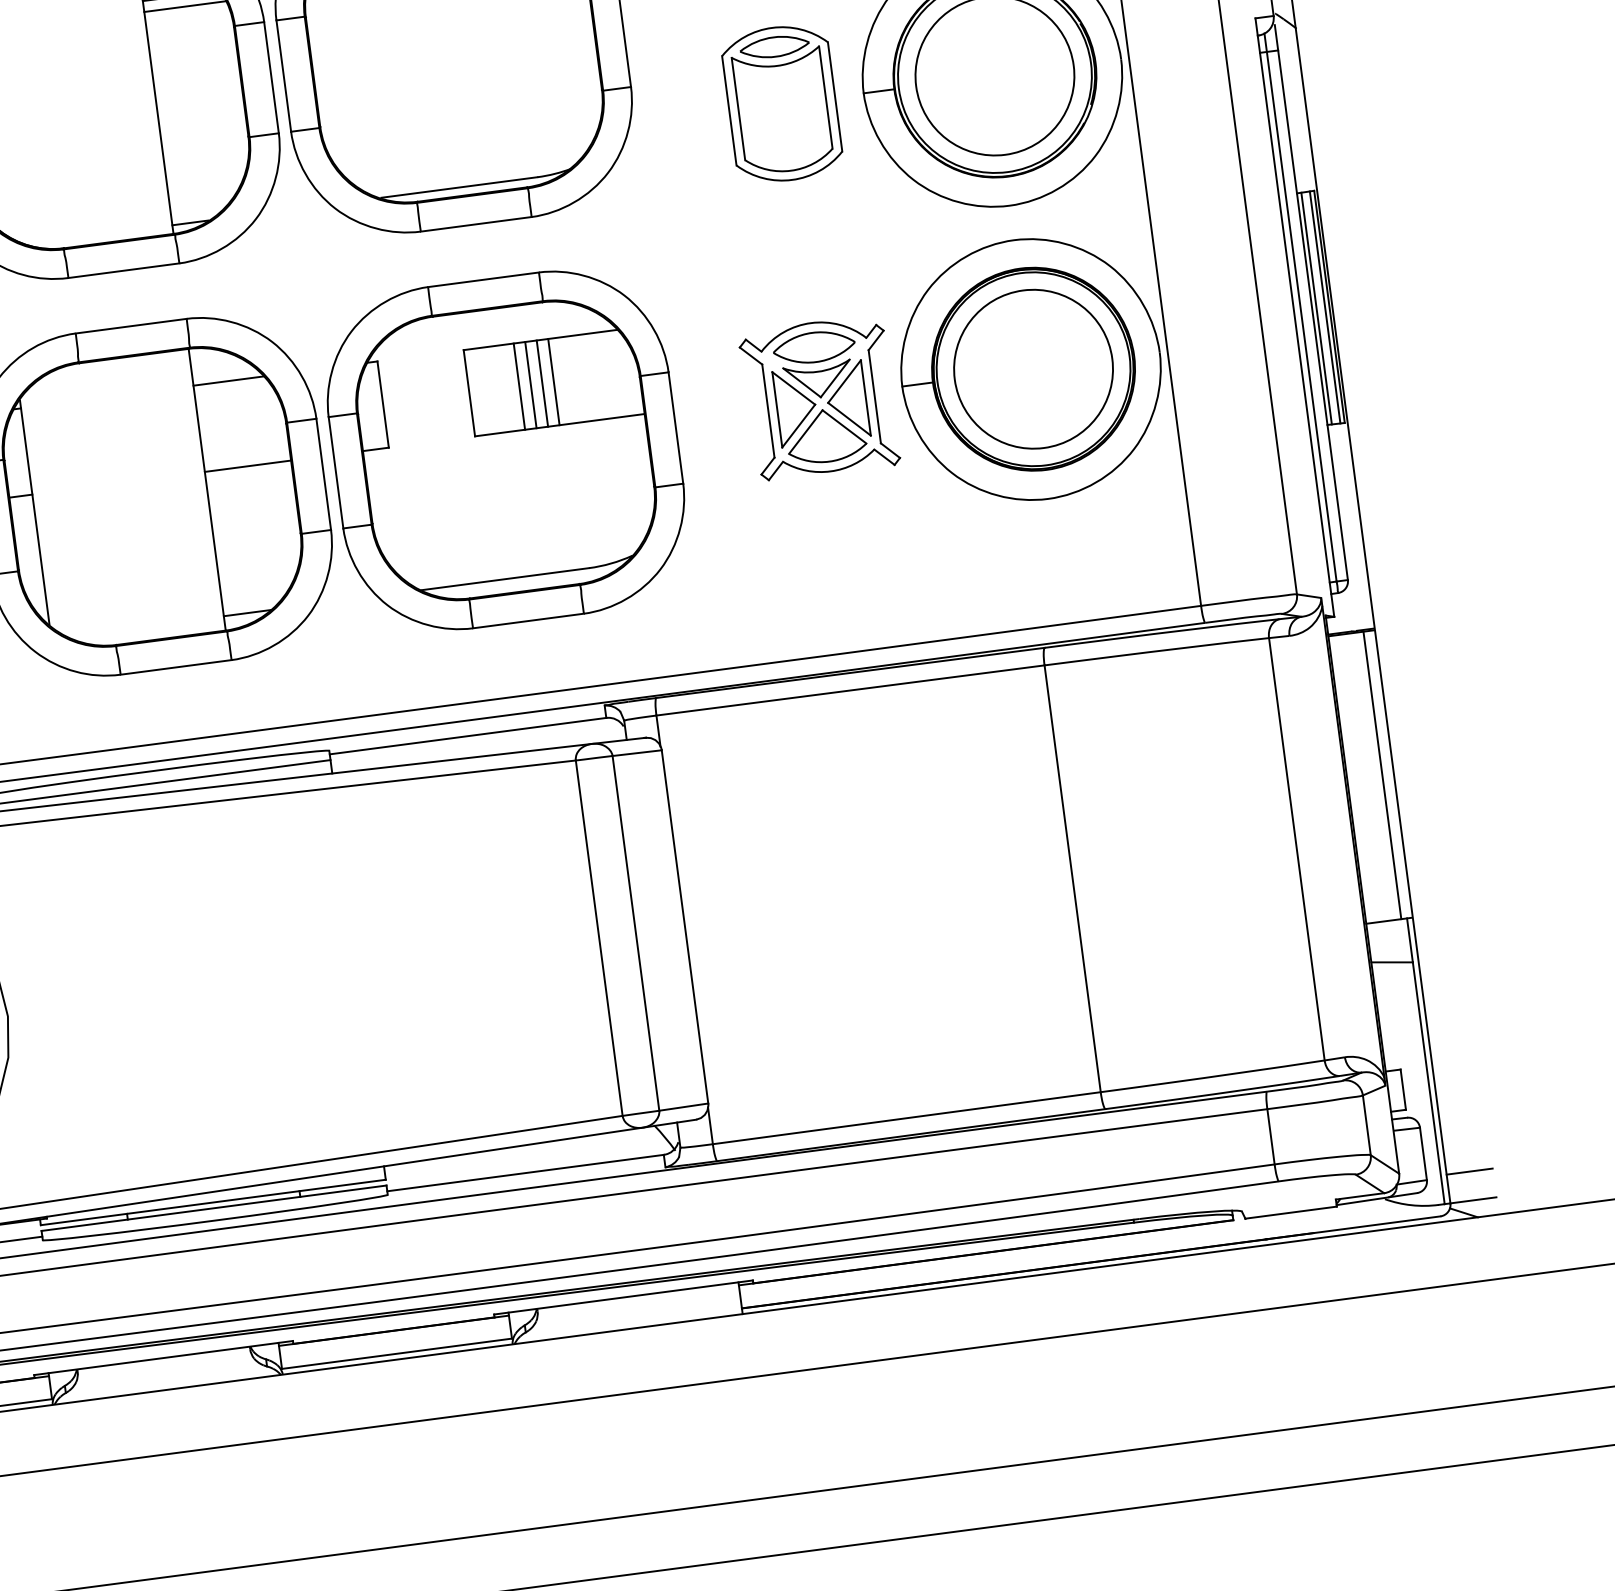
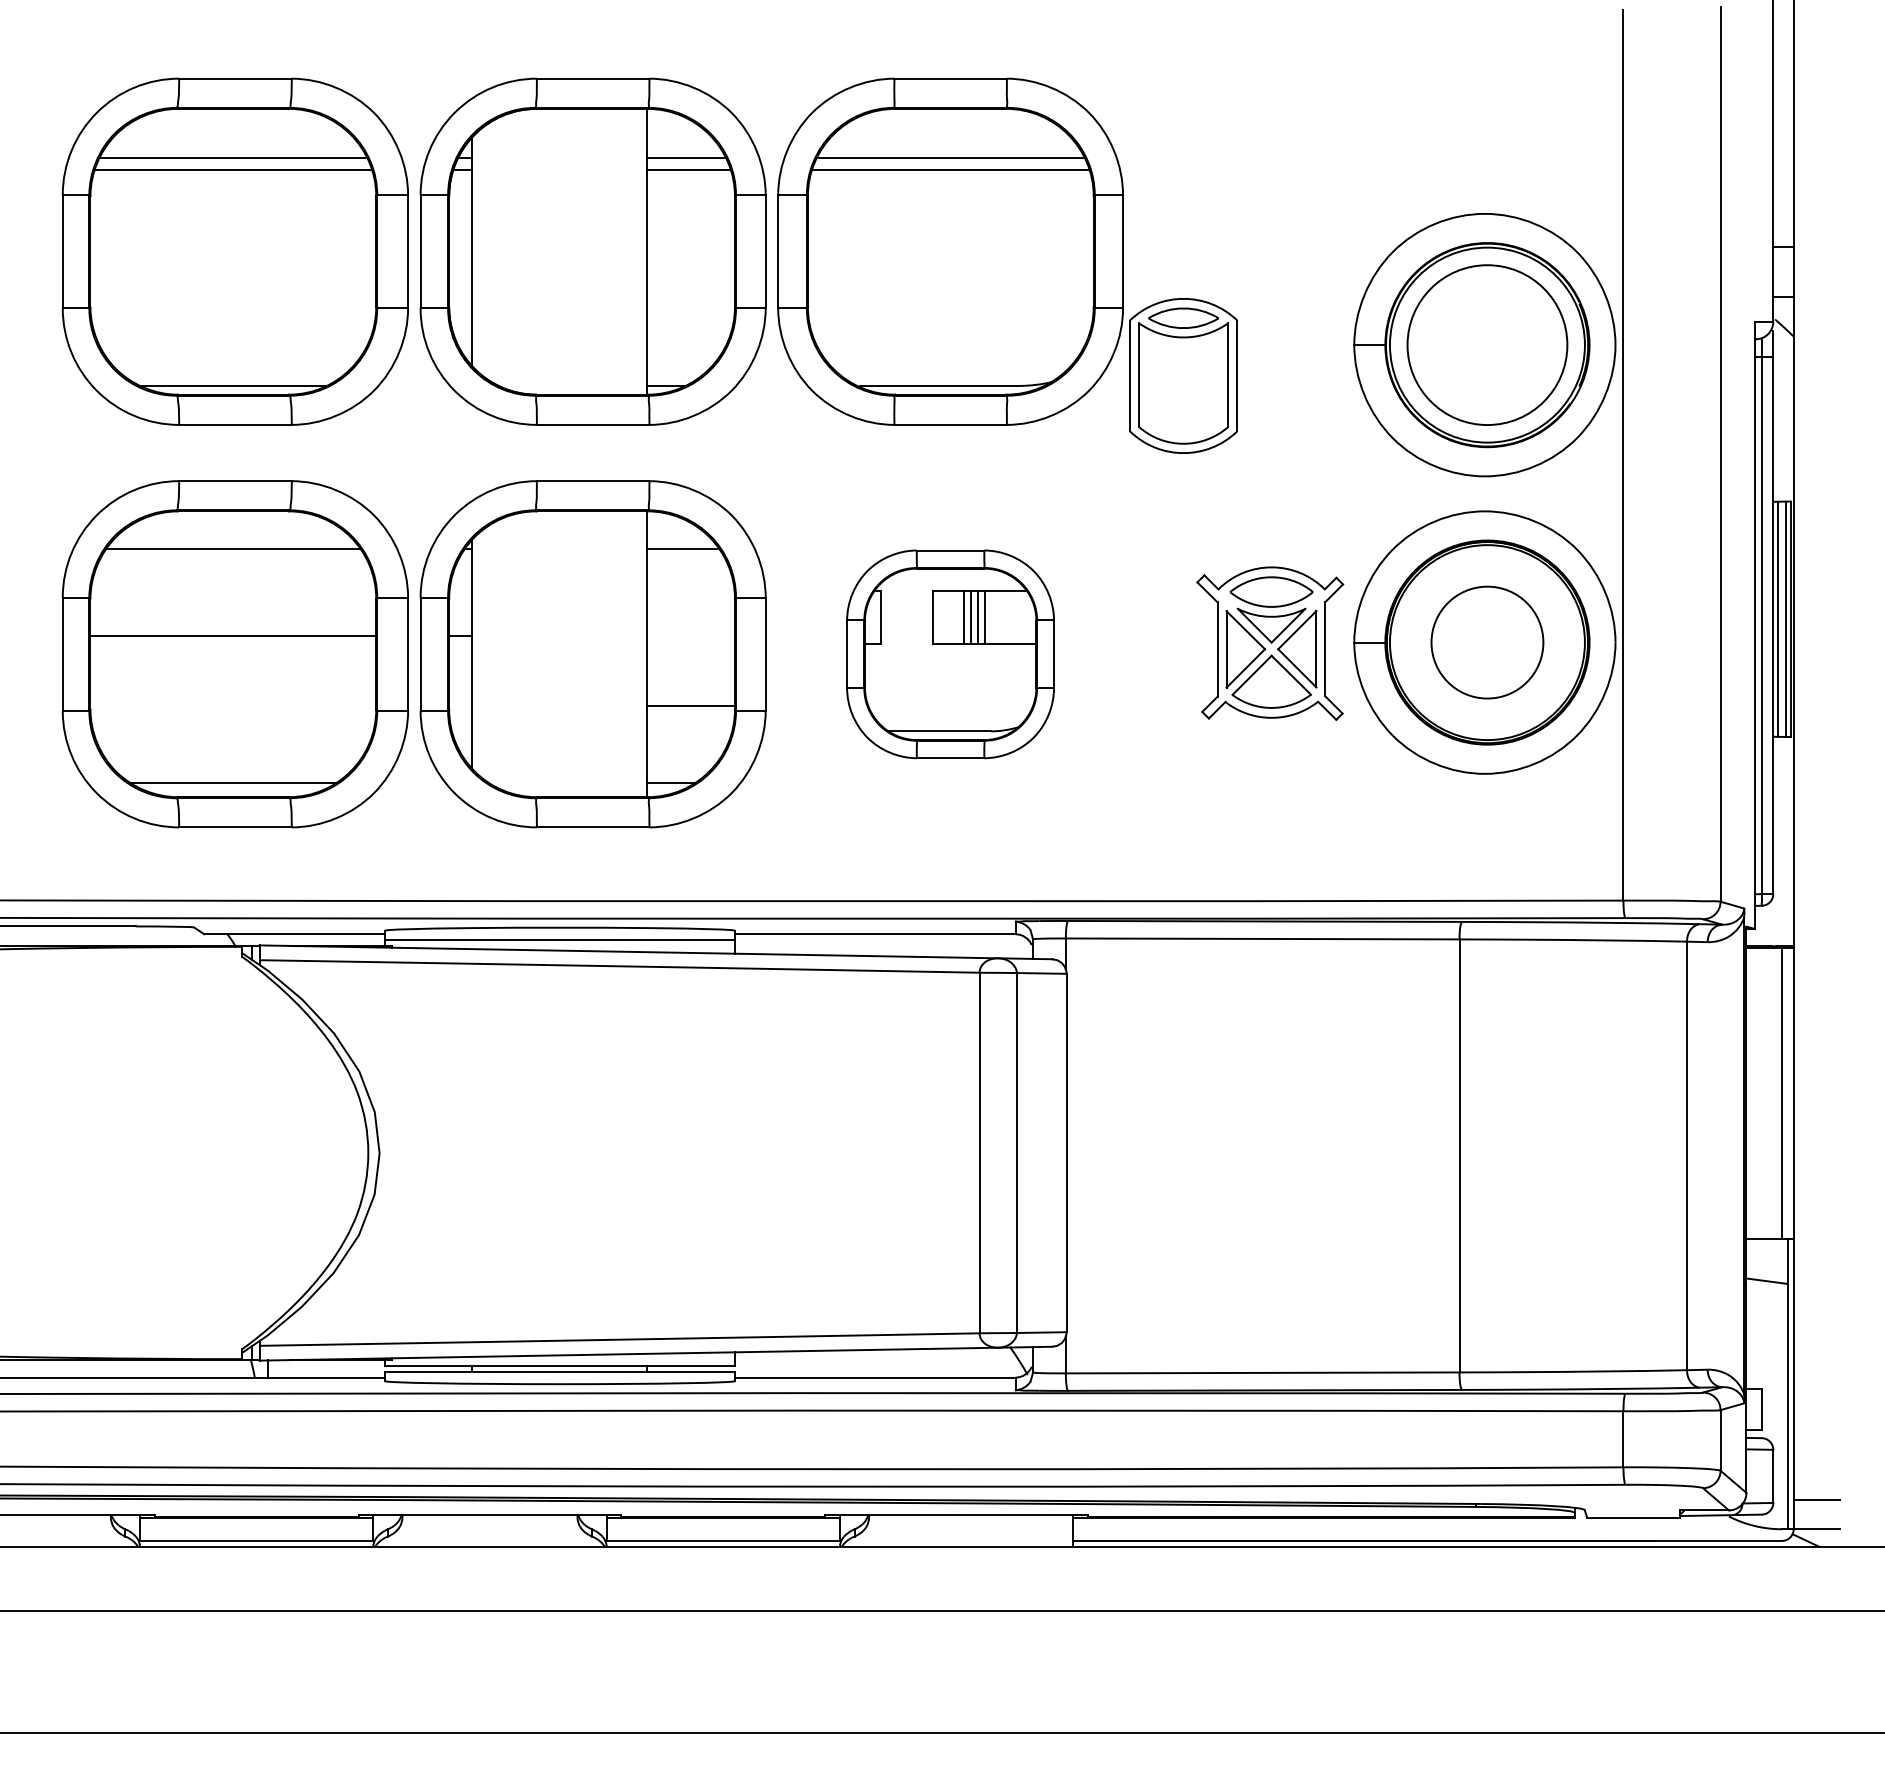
part: (782, 103) -> (1183, 375), moved
circle: (1033, 369) -> (1487, 642), size x0.7
part: (505, 450) -> (950, 654), size x0.6
line: (247, 466) -> (690, 706), moved

